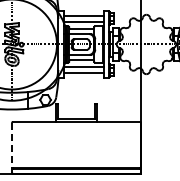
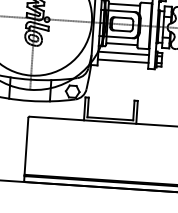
line: (12, 145) -> (27, 146), dashed -> solid

